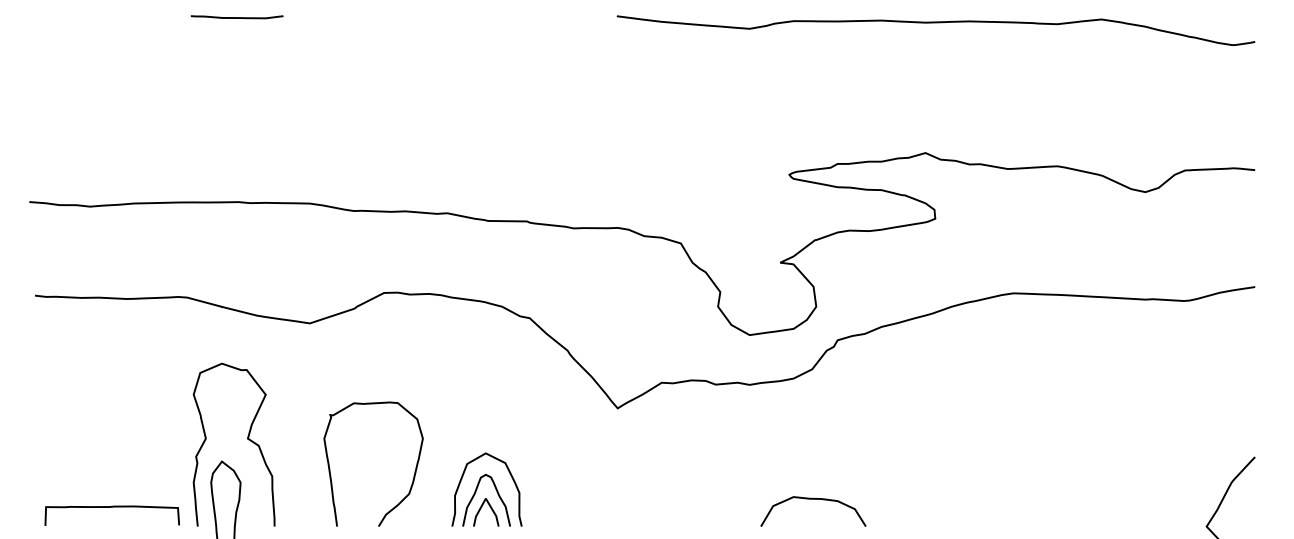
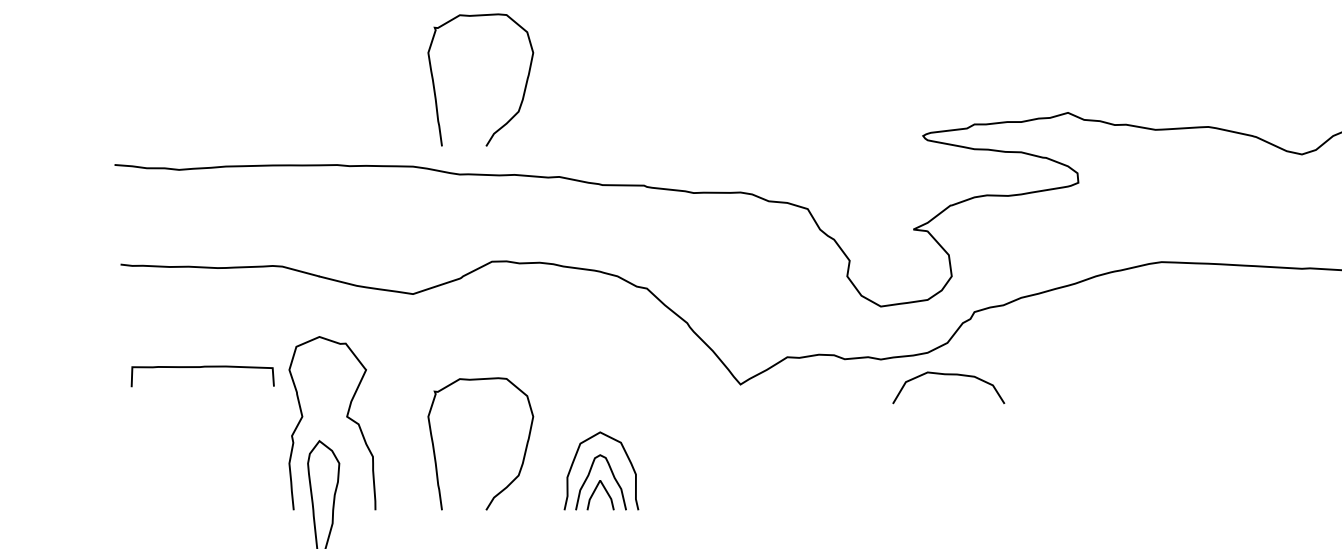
curve: (413, 133) -> (523, 92), added
curve: (813, 499) -> (948, 375), moved
curve: (111, 507) -> (201, 367), moved

